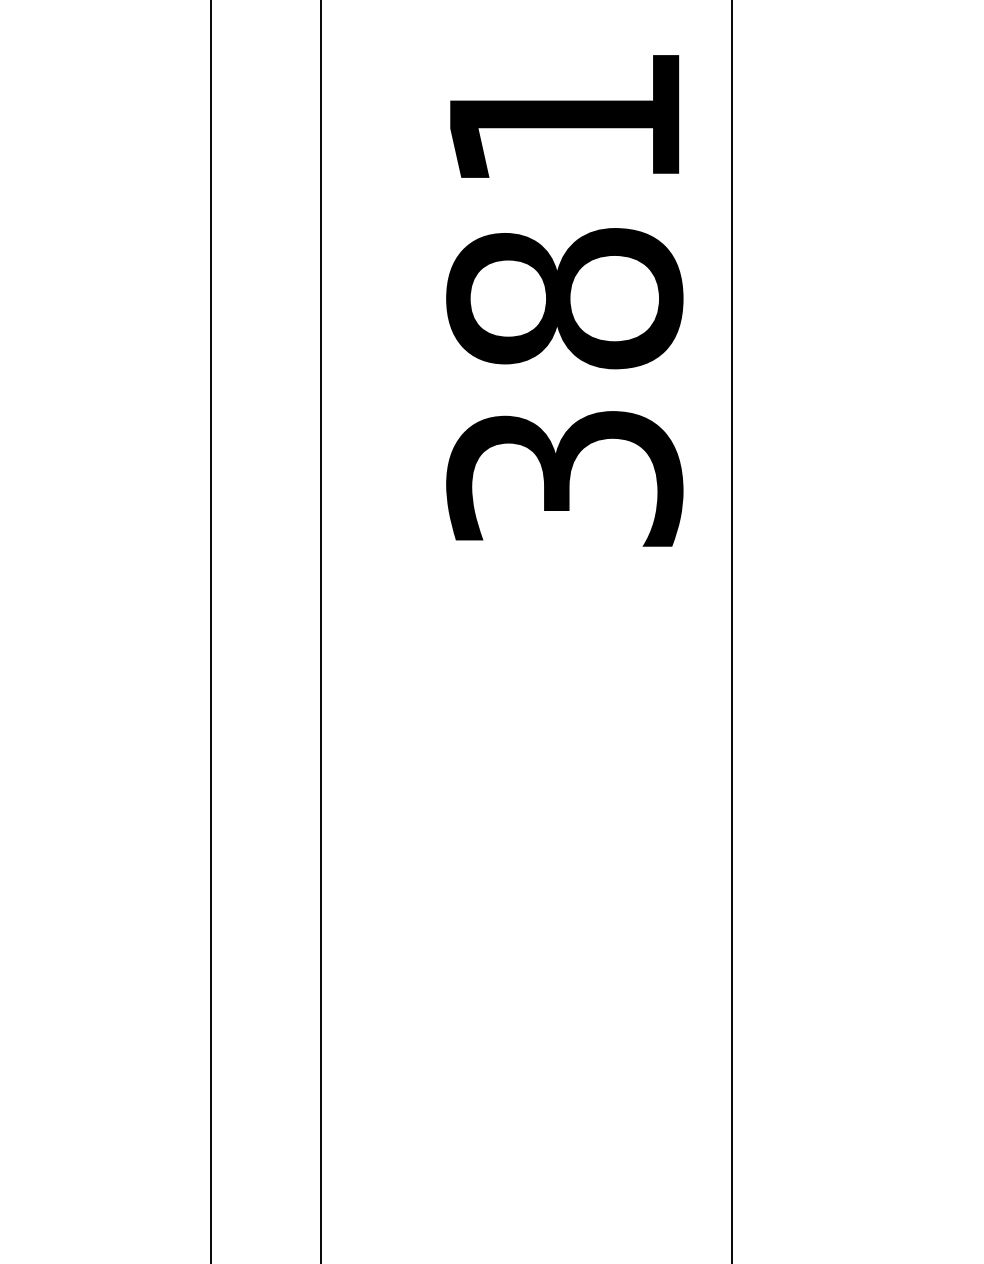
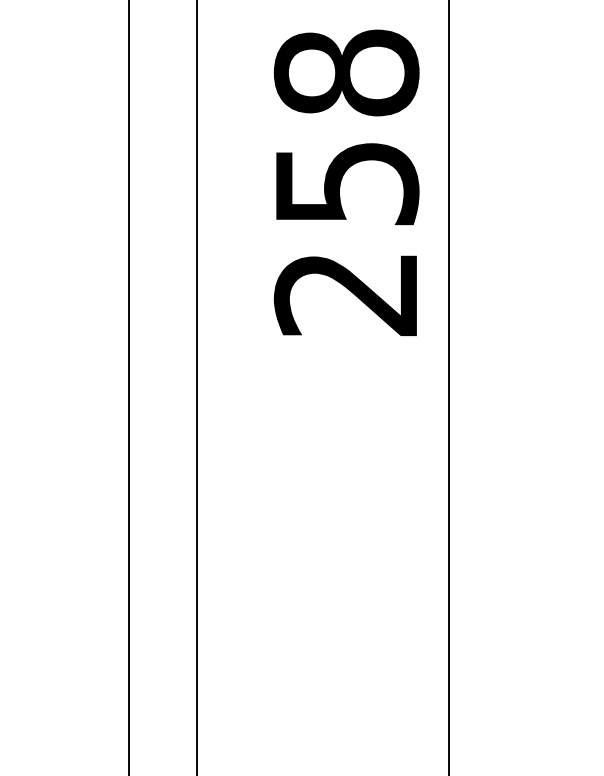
text: (564, 297) -> (346, 182), 381 -> 258

